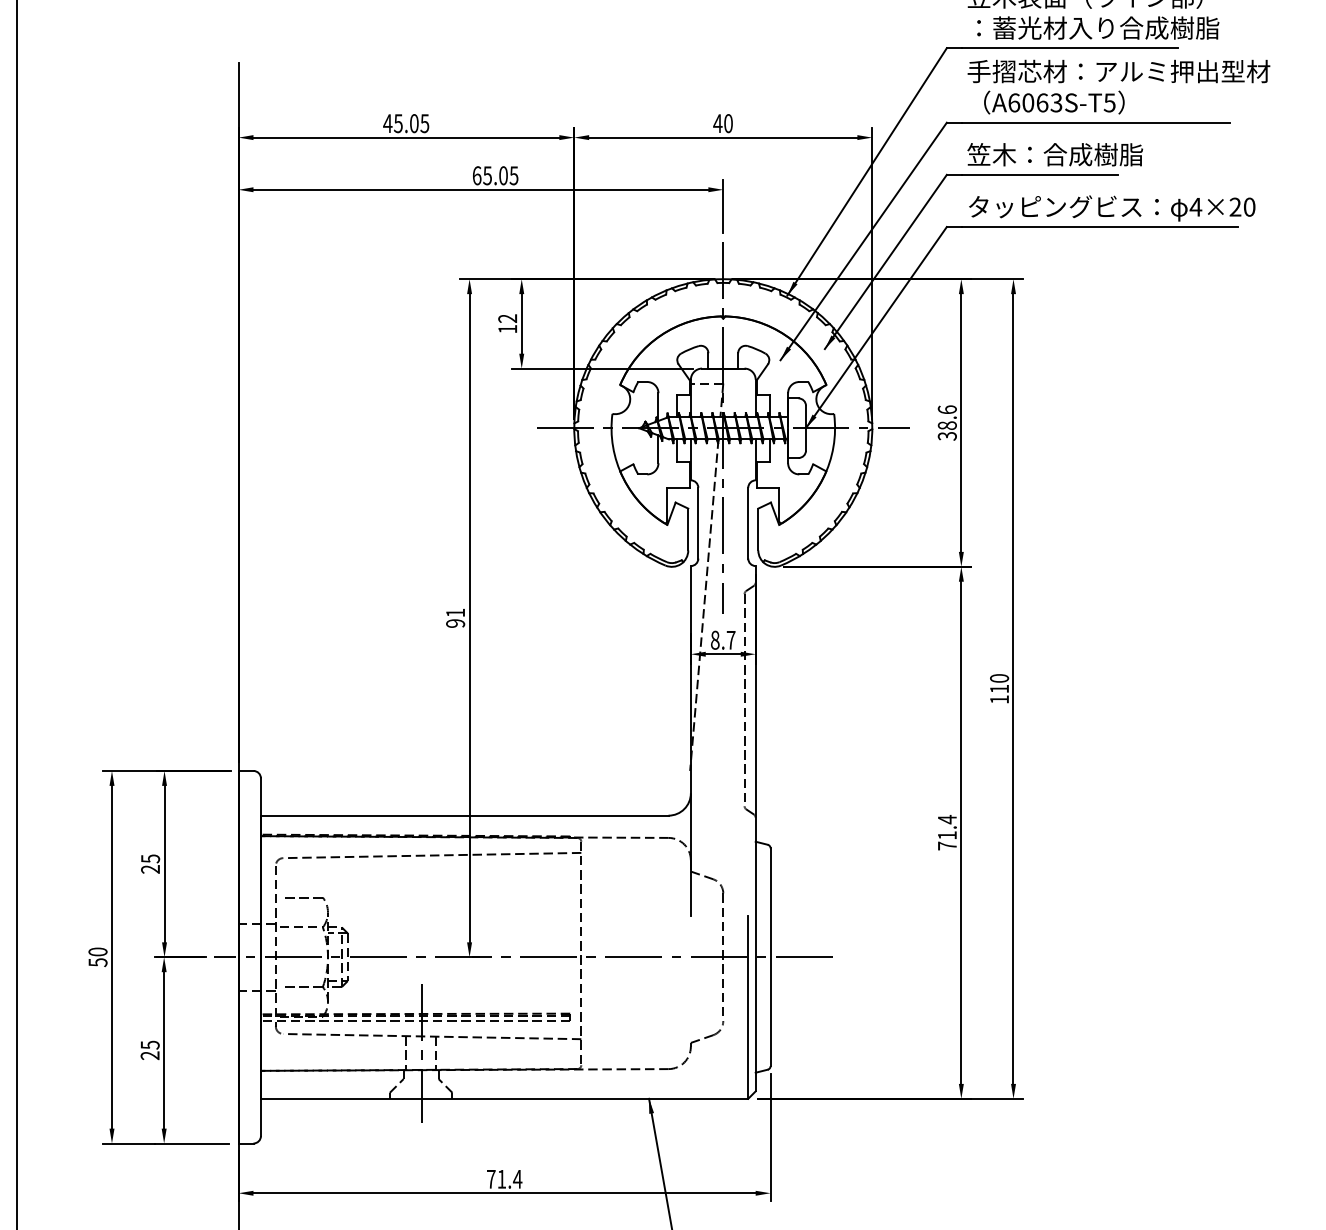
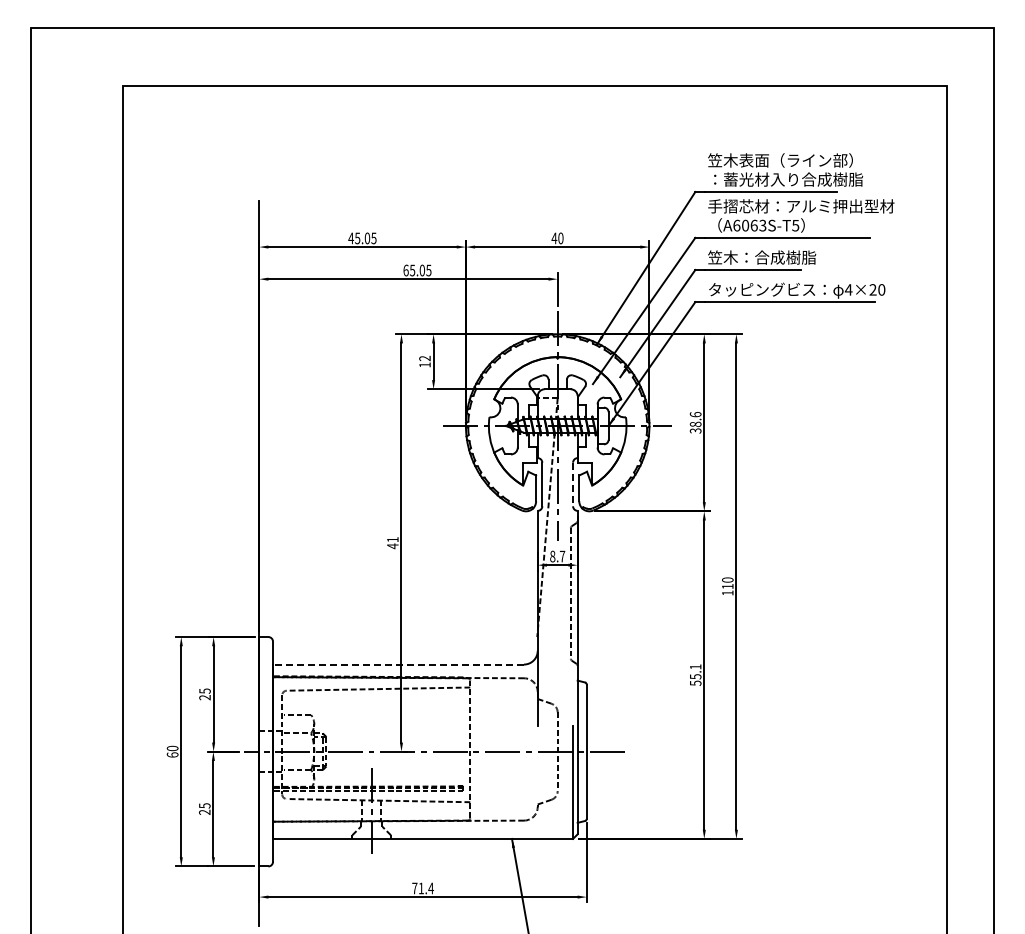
line: (748, 523) -> (573, 484), solid -> dashed
text: (454, 623) -> (392, 546), 91 -> 41
line: (464, 815) -> (398, 664), solid -> dashed
text: (947, 831) -> (695, 674), 71.4 -> 55.1
text: (97, 961) -> (172, 754), 50 -> 60

